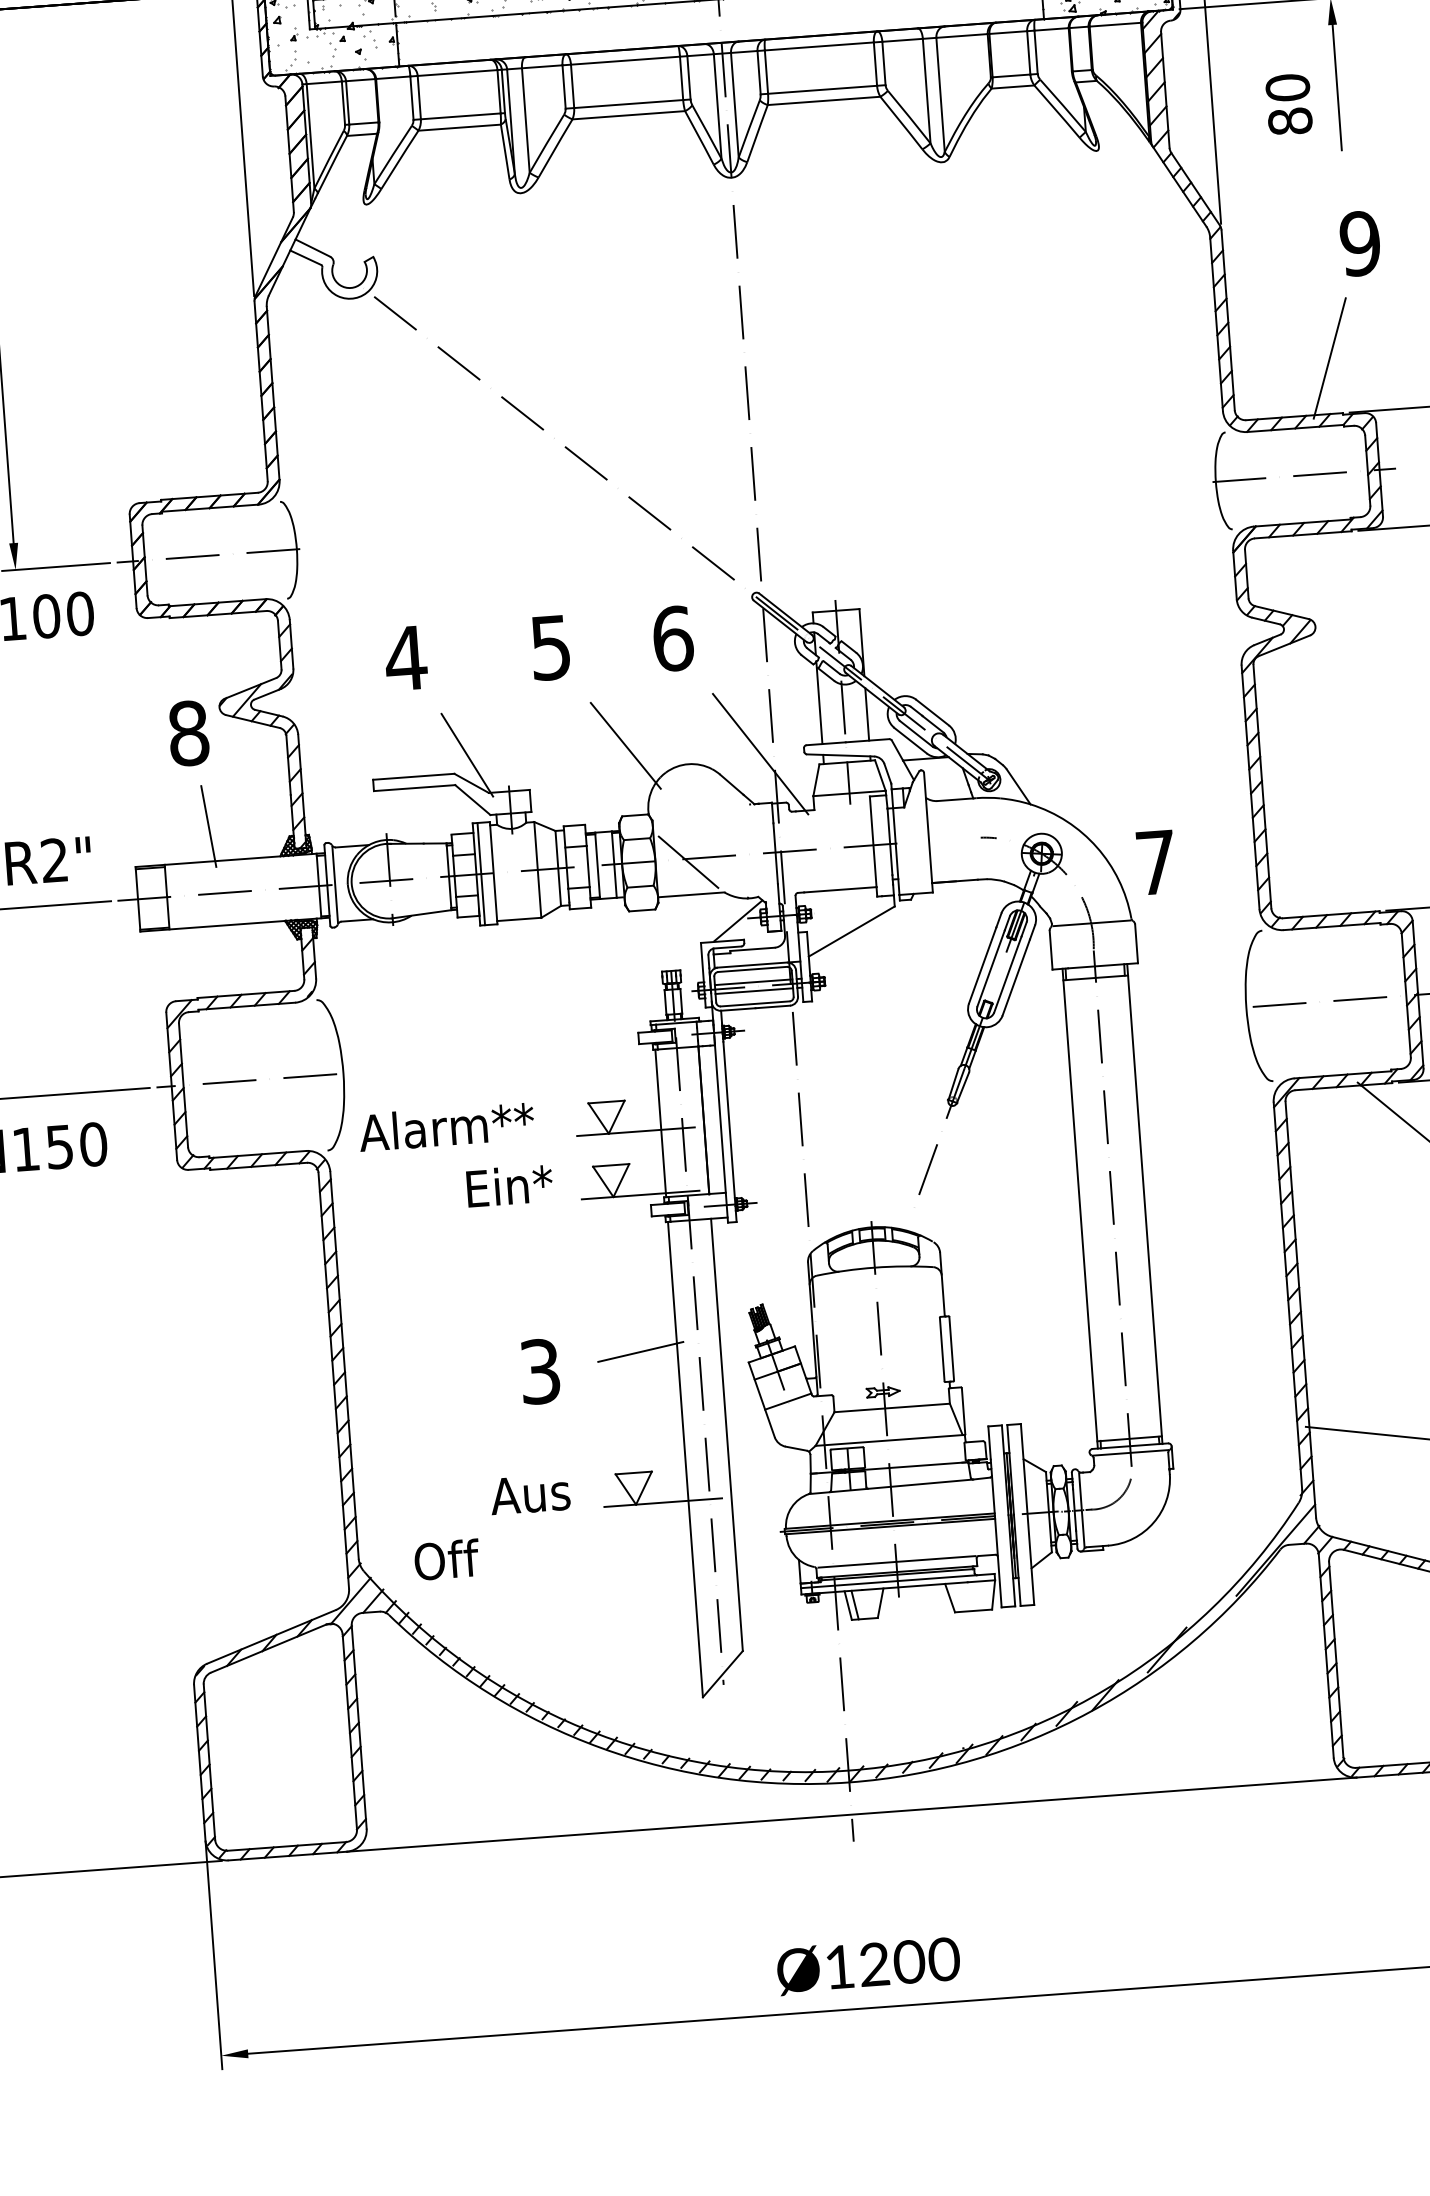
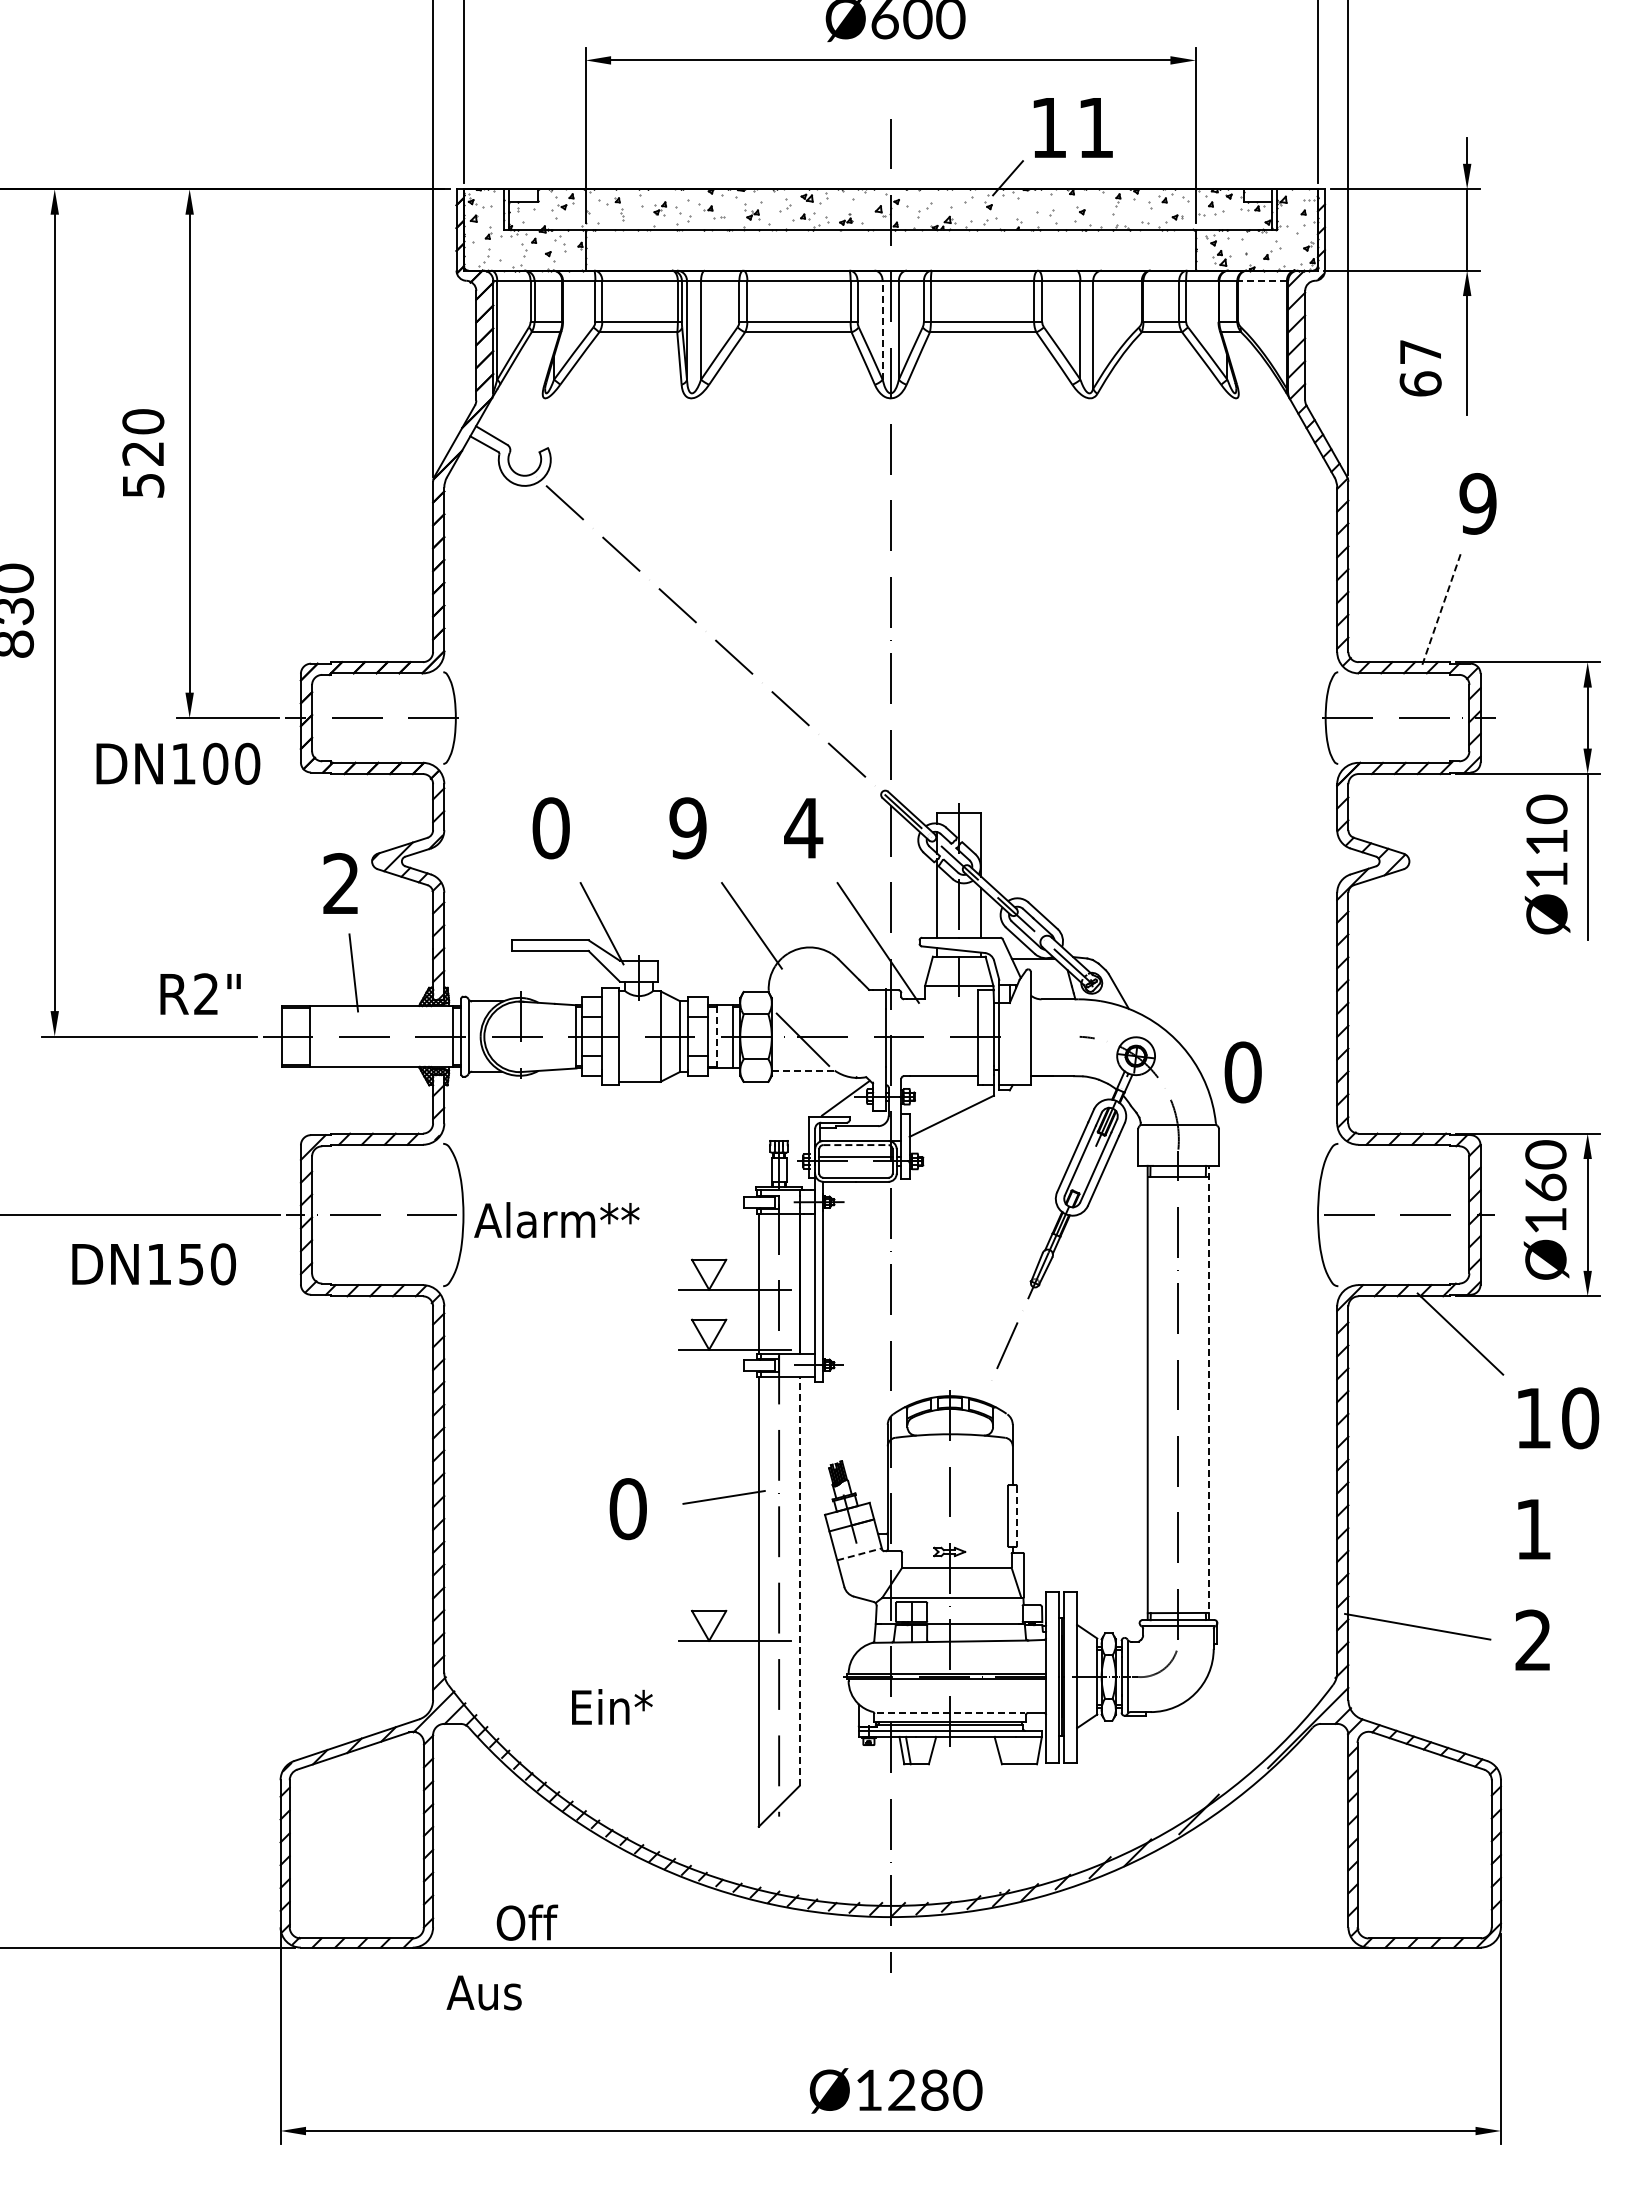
line: (1115, 24) -> (1262, 280), solid -> dashed
text: (1288, 104) -> (1420, 367), 80 -> 67
line: (717, 105) -> (882, 329), solid -> dashed
line: (1329, 358) -> (1441, 609), solid -> dashed
text: (672, 639) -> (803, 828), 6 -> 4
text: (550, 648) -> (687, 828), 5 -> 9
text: (405, 658) -> (550, 828), 4 -> 0
text: (188, 732) -> (341, 883), 8 -> 2
text: (1155, 862) -> (1242, 1072), 7 -> 0
line: (598, 865) -> (717, 1036), solid -> dashed
line: (481, 873) -> (607, 1036), removed
line: (691, 894) -> (803, 1070), solid -> dashed
line: (752, 969) -> (855, 1145), solid -> dashed
line: (753, 991) -> (855, 1165), removed
text: (446, 1127) -> (556, 1220), moved
text: (509, 1185) -> (612, 1706), moved
line: (1144, 1203) -> (1208, 1392), solid -> dashed
line: (952, 1349) -> (1017, 1516), solid -> dashed
text: (539, 1372) -> (627, 1509), 3 -> 0
line: (789, 1401) -> (860, 1554), solid -> dashed
line: (726, 1434) -> (799, 1581), solid -> dashed
text: (529, 1494) -> (483, 1992), moved
text: (447, 1559) -> (527, 1922), moved
line: (897, 1561) -> (951, 1712), solid -> dashed
text: (909, 1962) -> (934, 2090), Ø1200 -> Ø1280

